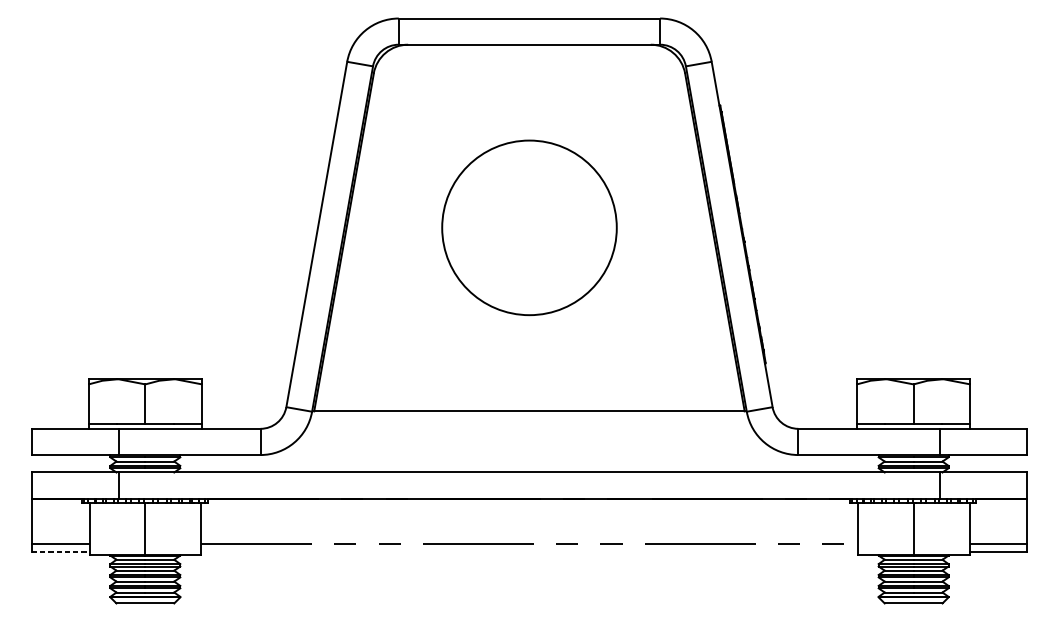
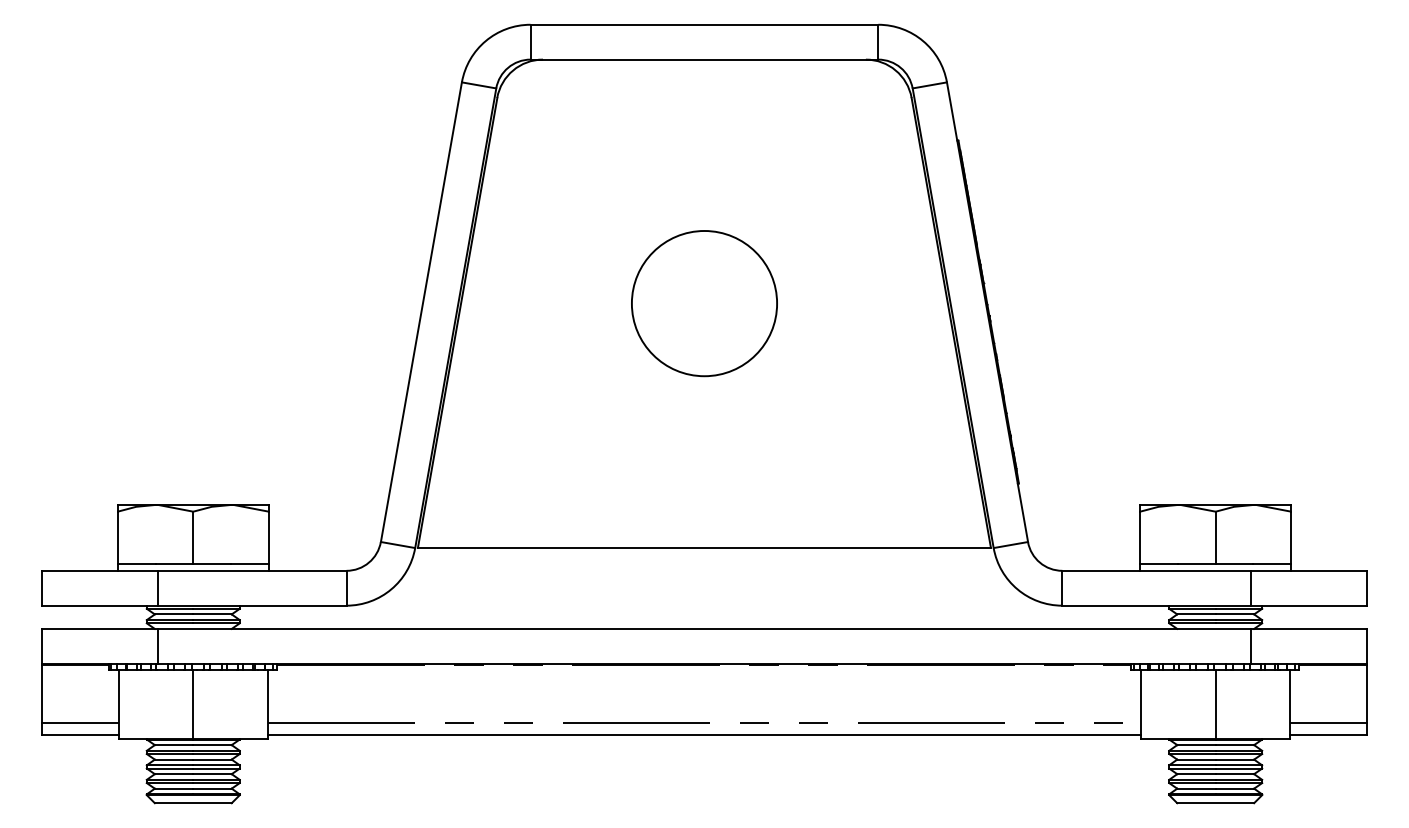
circle: (529, 227) -> (704, 303), size x0.62
line: (61, 551) -> (81, 734), dashed -> solid
line: (529, 551) -> (704, 734), added

